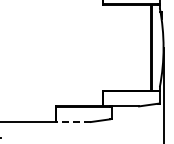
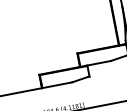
line: (72, 122) -> (56, 85), dashed -> solid

